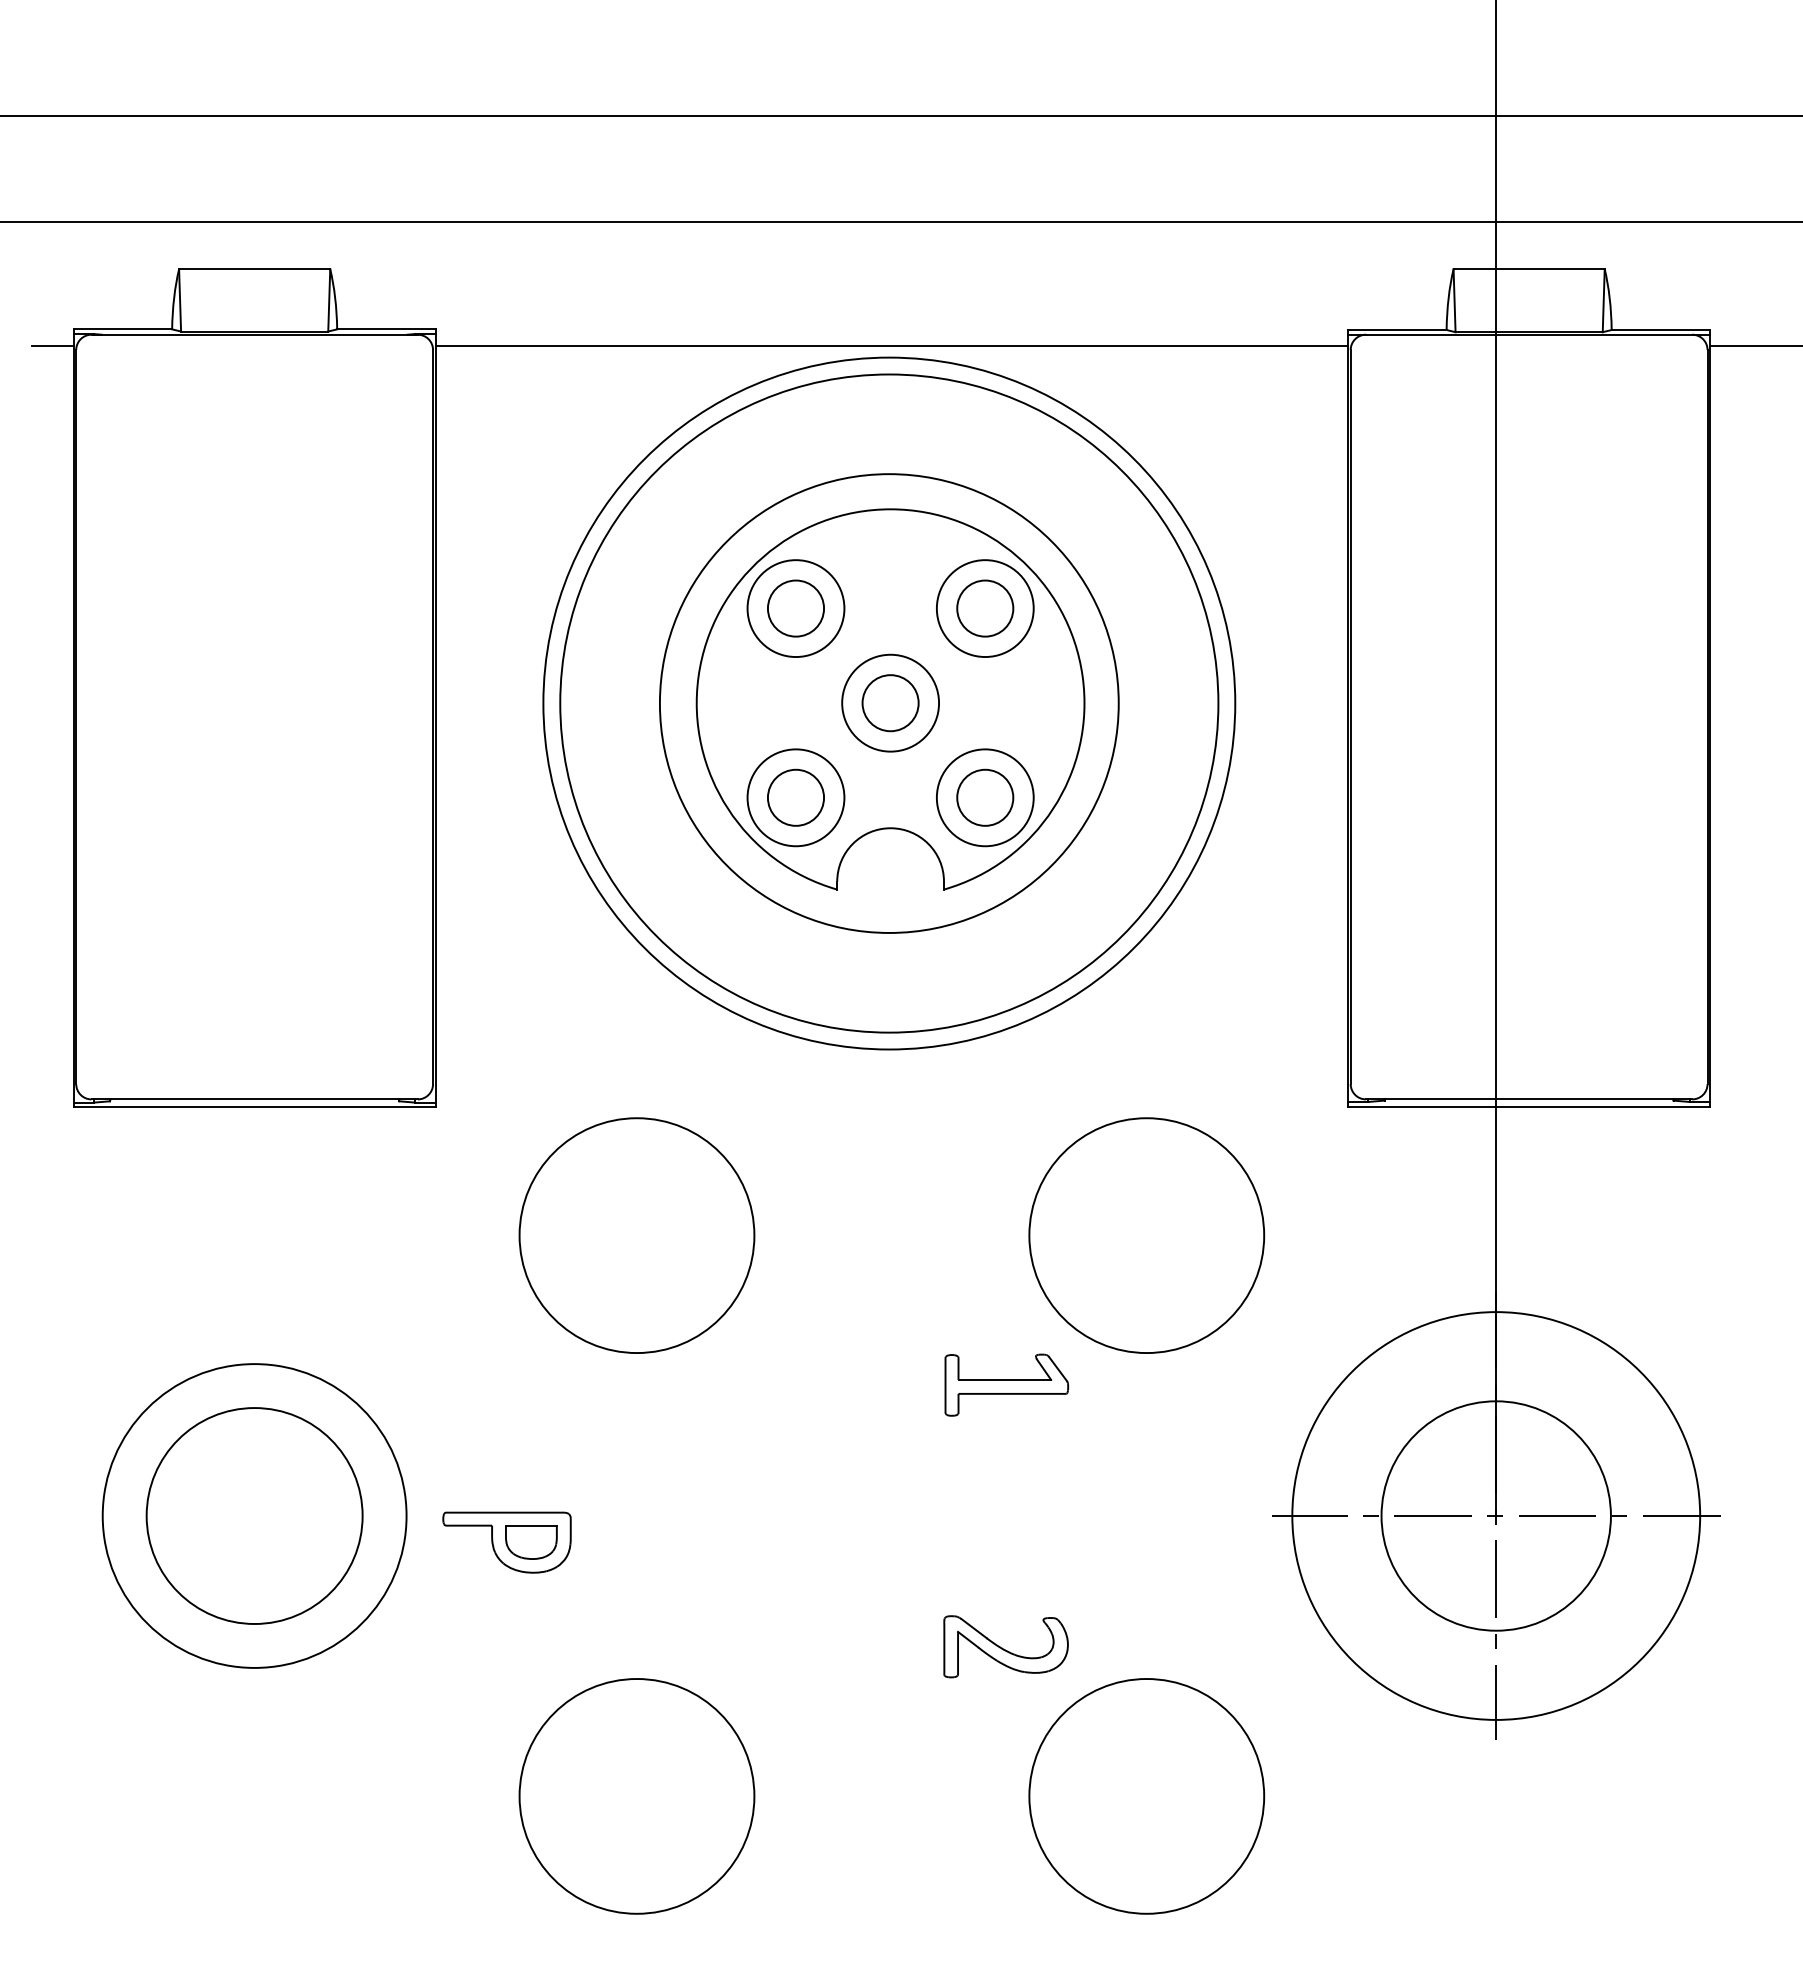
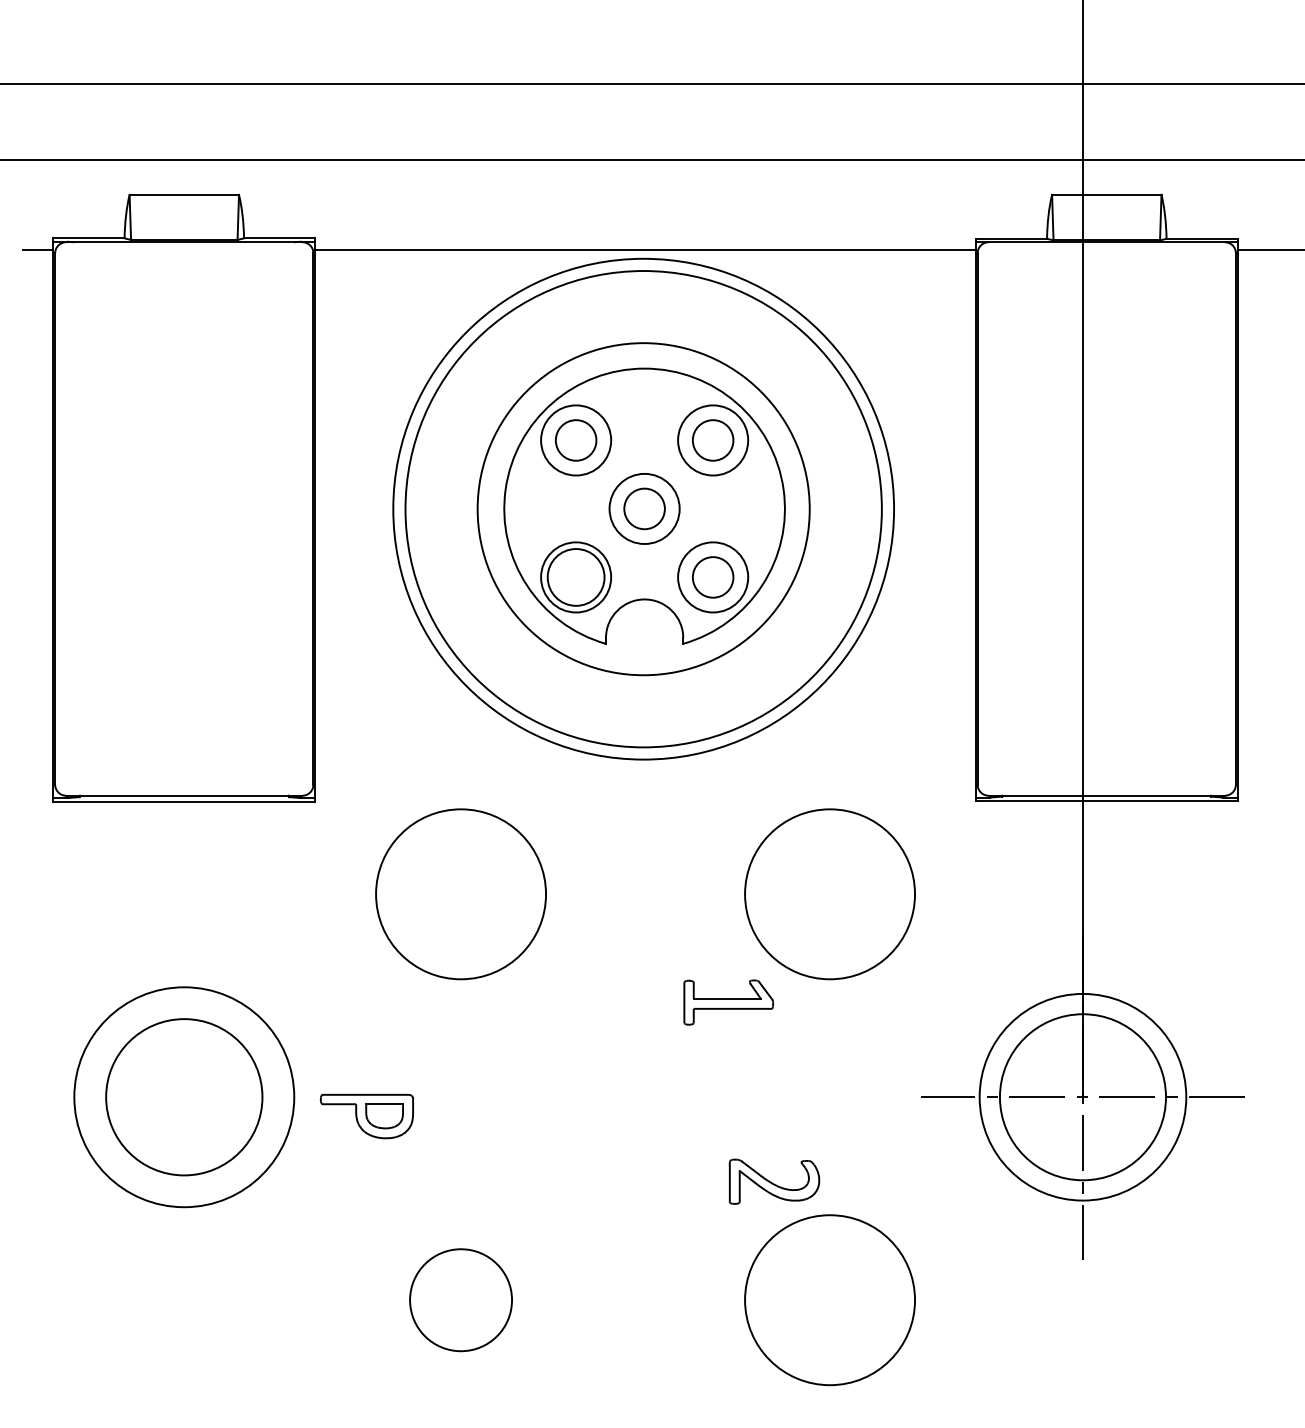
circle: (795, 797) -> (575, 577), size x1.4
circle: (1496, 1515) -> (1083, 1096), size x0.7
part: (1005, 1646) -> (774, 1181), moved
circle: (636, 1796) -> (460, 1300), size x0.6

